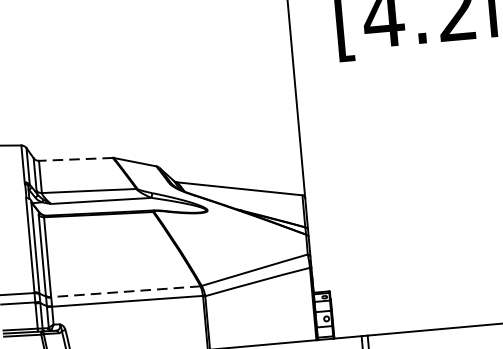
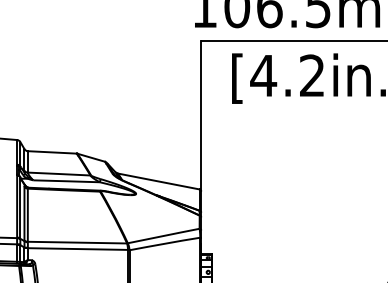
line: (76, 159) -> (52, 152), dashed -> solid
line: (125, 291) -> (77, 242), dashed -> solid

